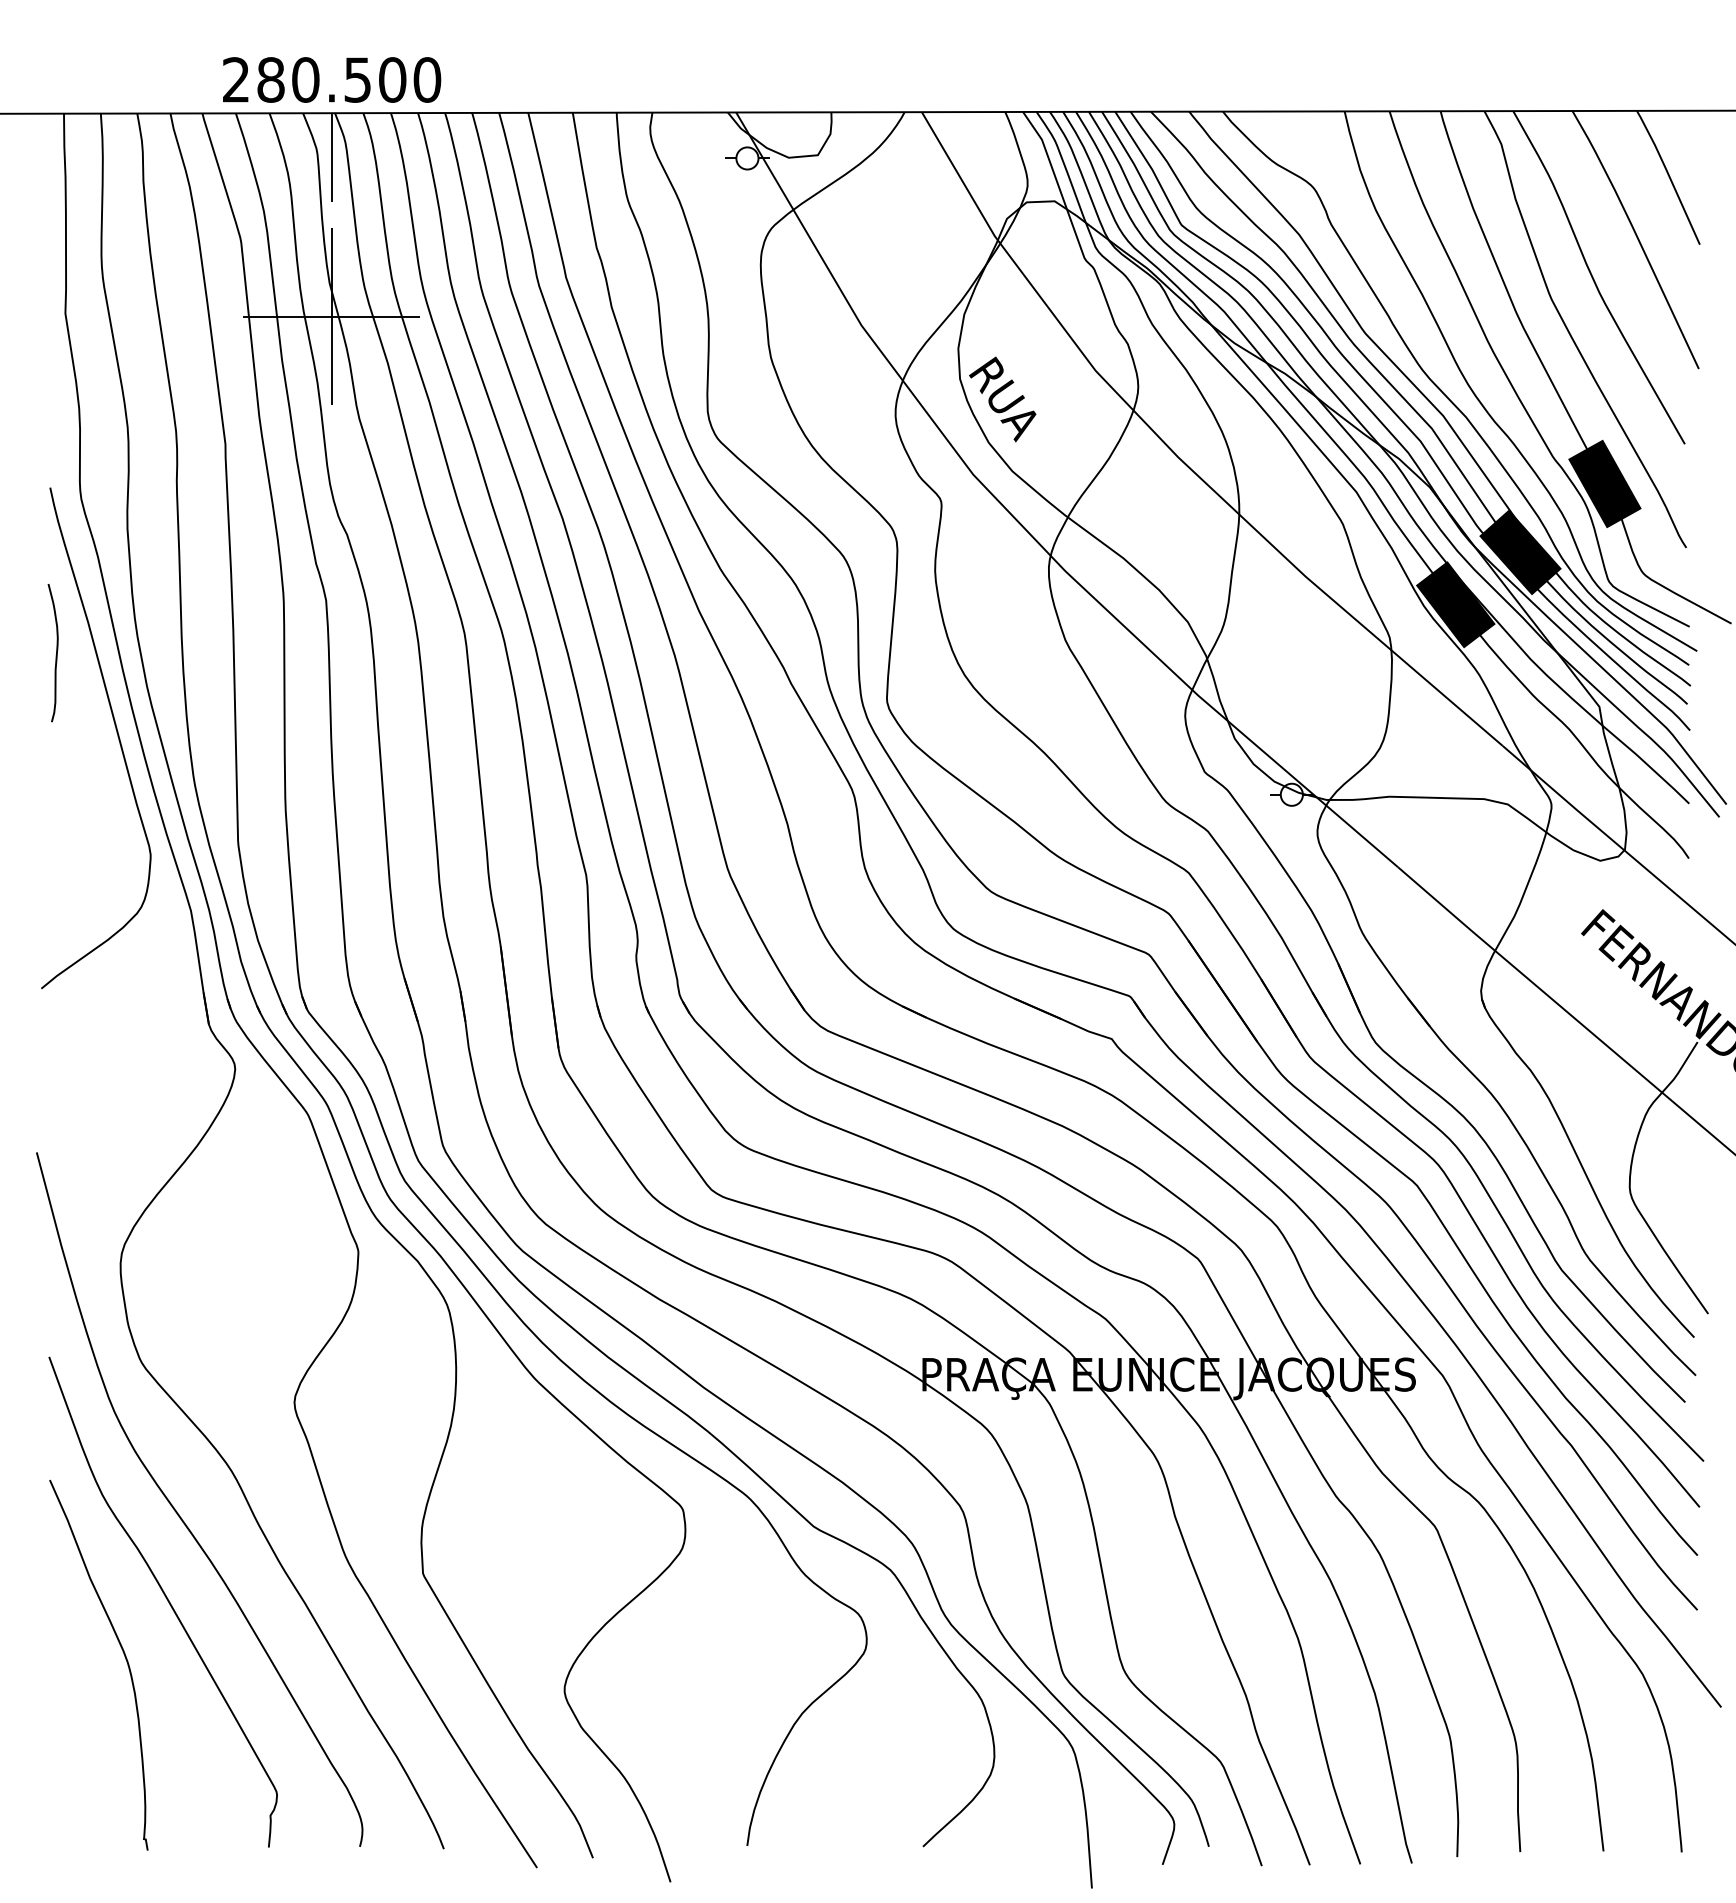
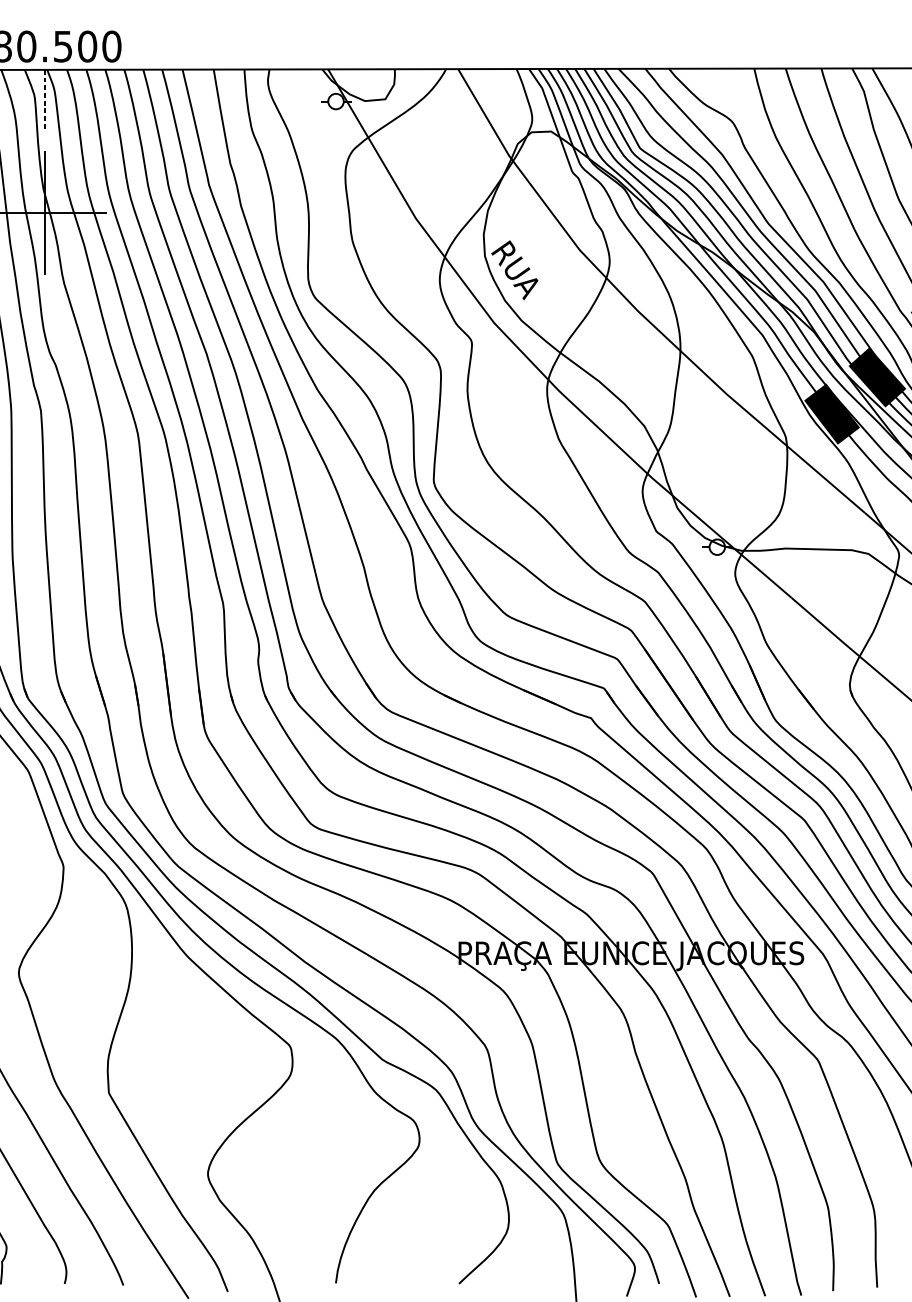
line: (331, 157) -> (44, 100), solid -> dashed

